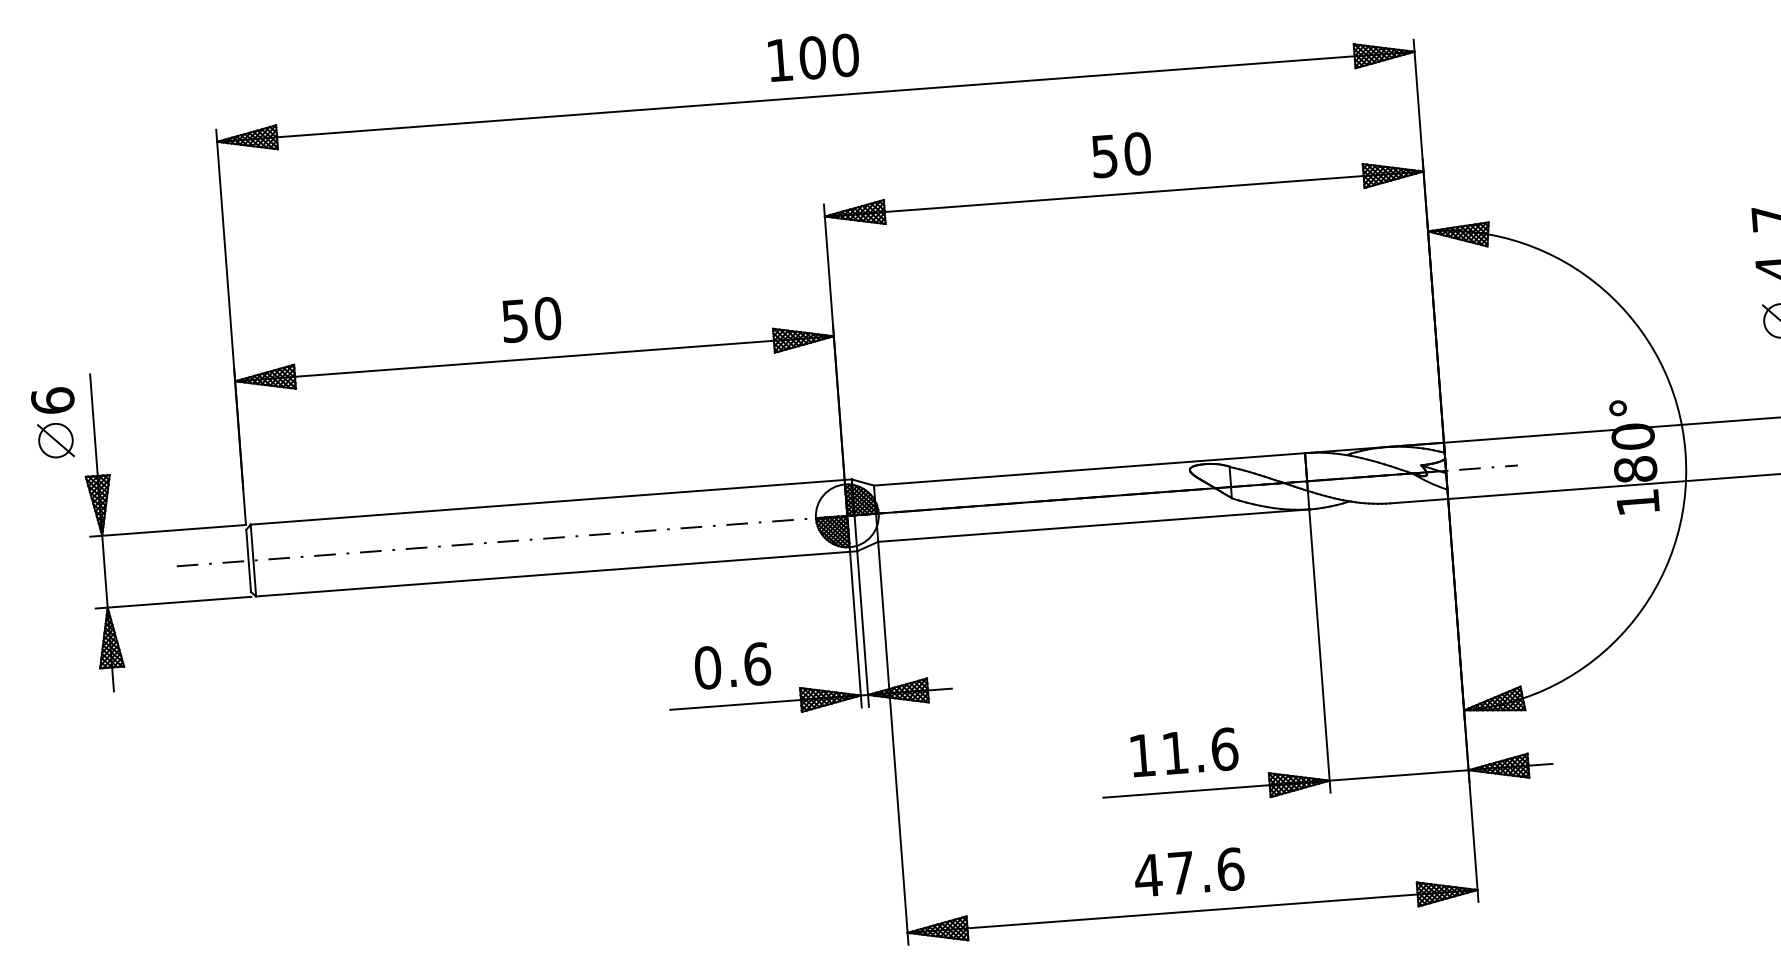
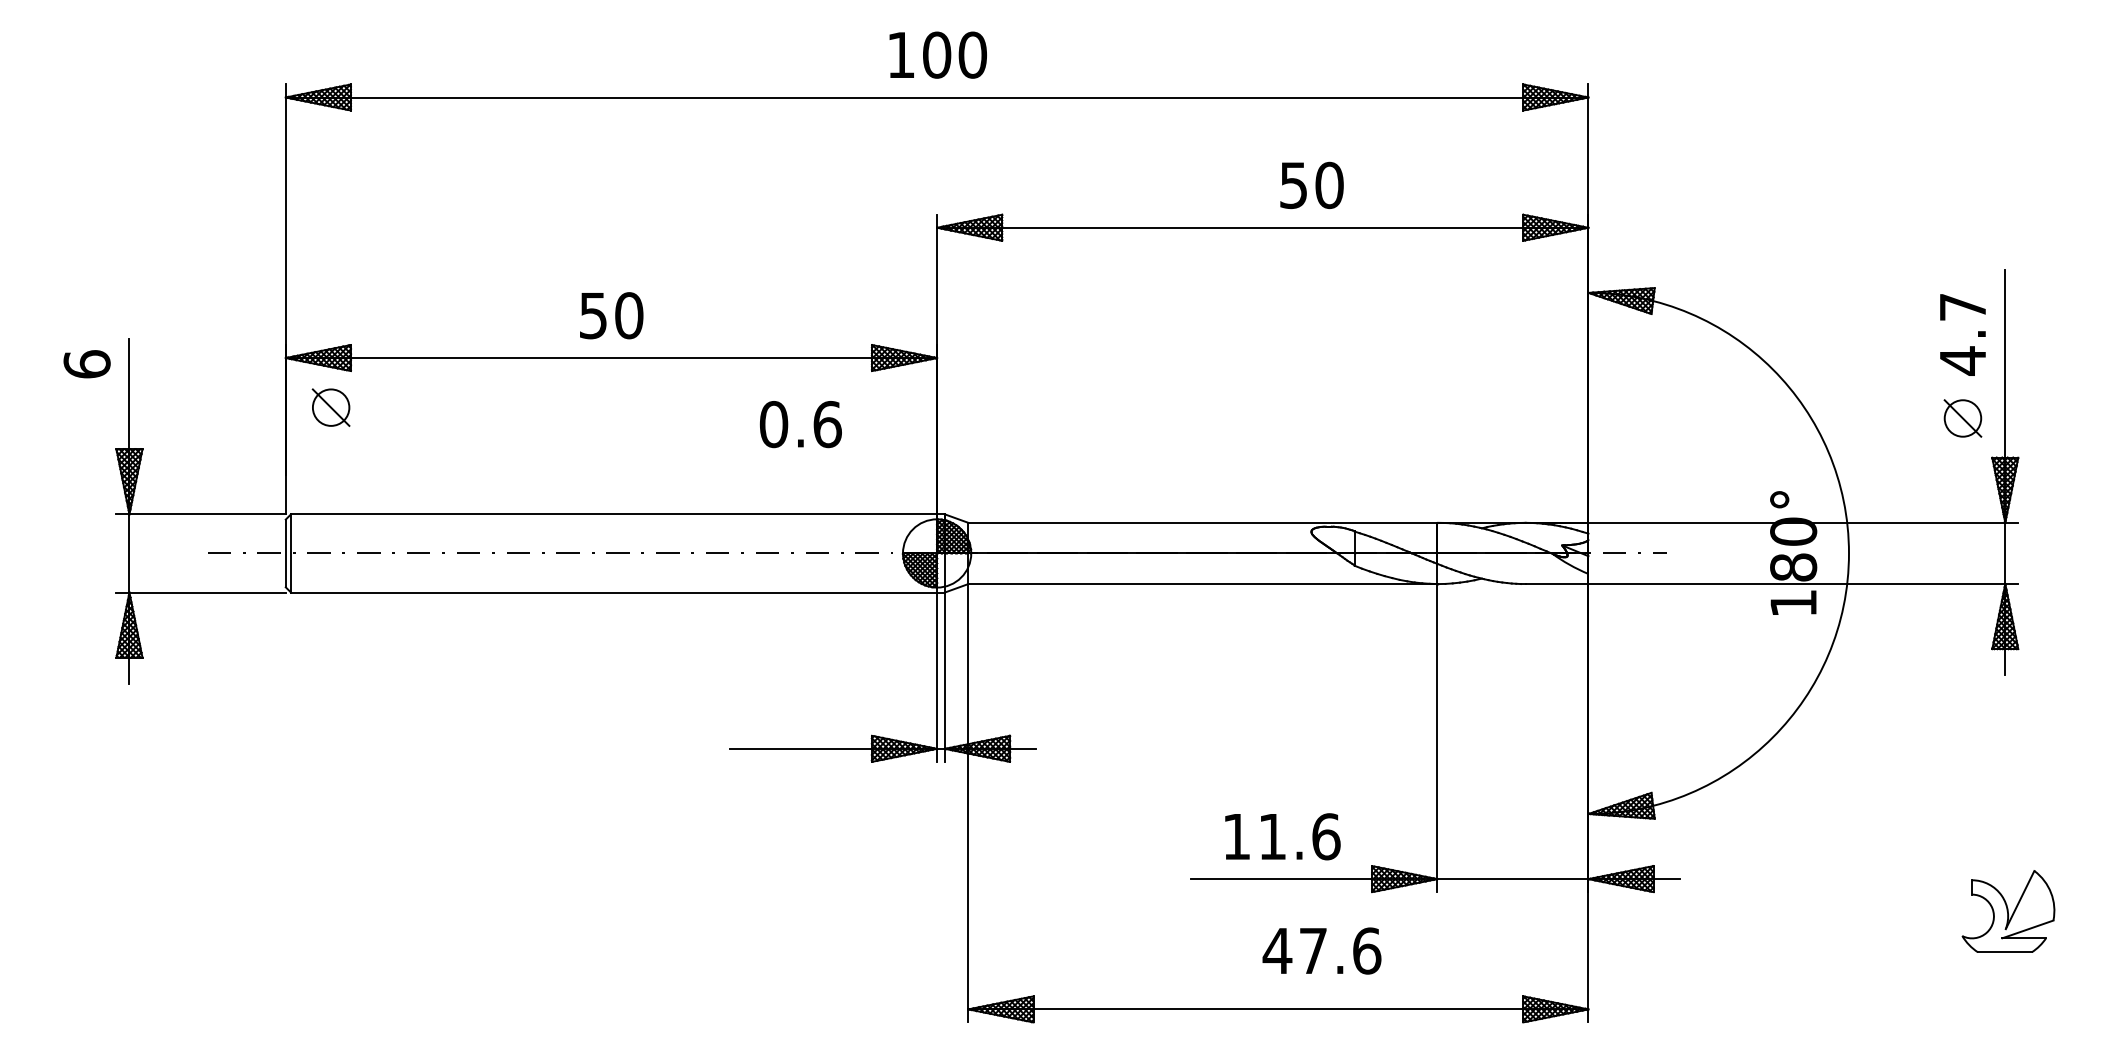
text: (1120, 154) -> (1311, 184), moved
part: (55, 440) -> (330, 407), moved
text: (732, 666) -> (800, 424), moved
text: (1188, 872) -> (1321, 950), moved

